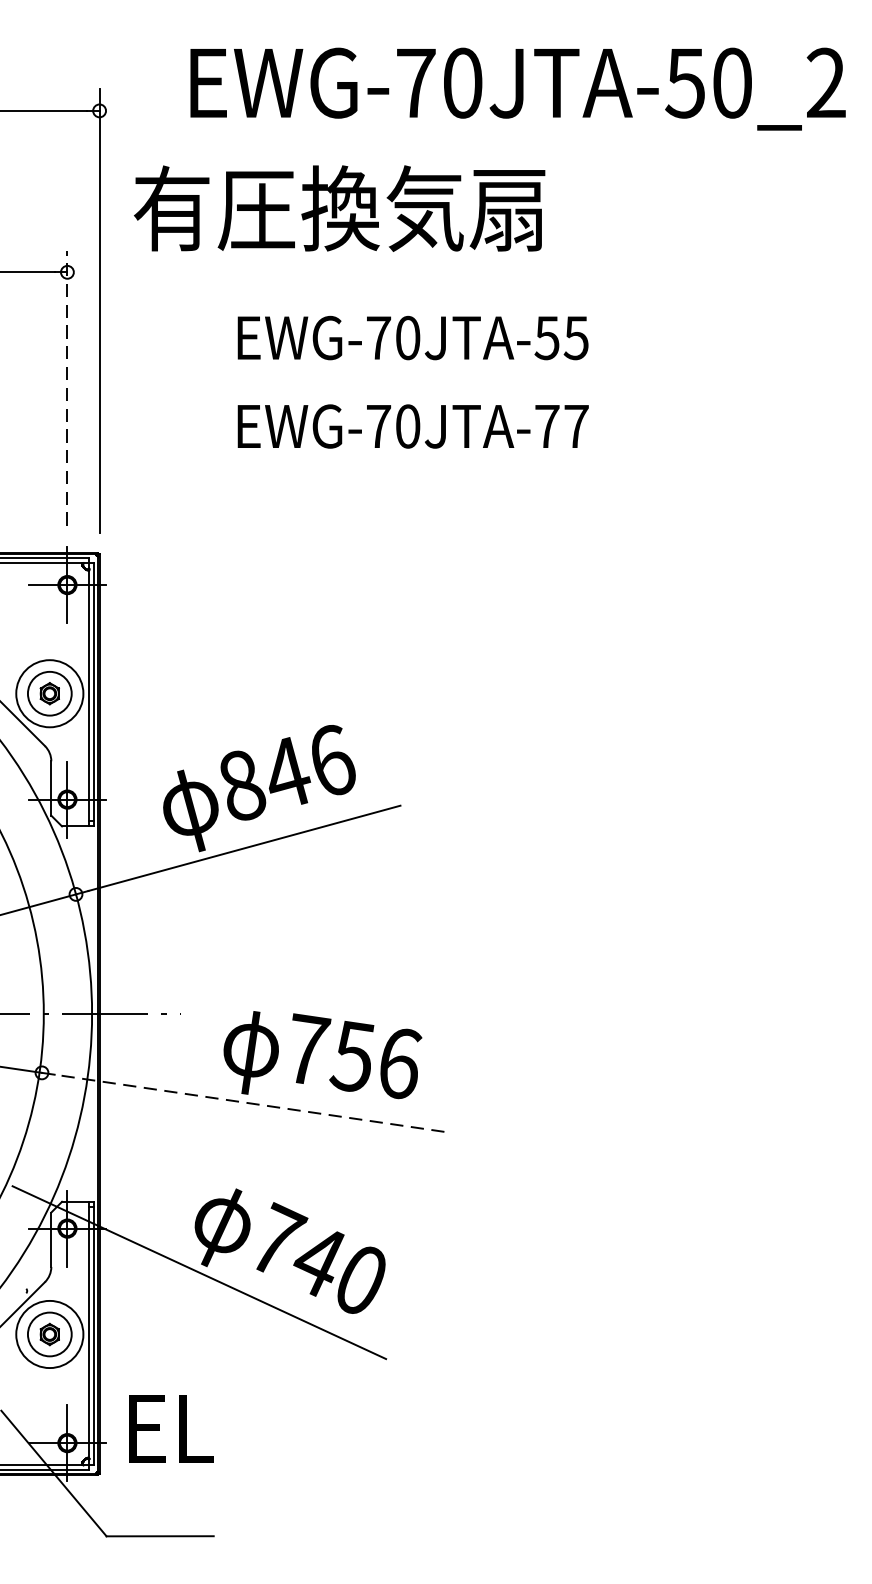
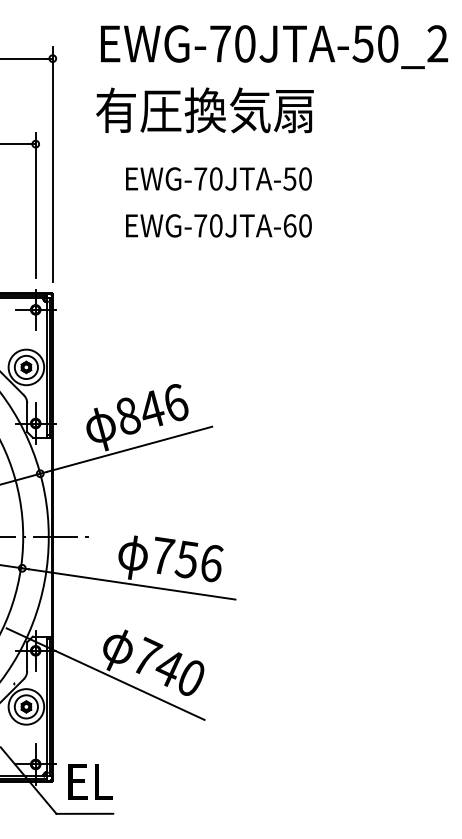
text: (338, 208) -> (204, 110), moved
text: (574, 337) -> (304, 178), EWG-70JTA-55 -> EWG-70JTA-50
line: (66, 388) -> (35, 205), dashed -> solid
text: (561, 425) -> (297, 225), EWG-70JTA-77 -> EWG-70JTA-60
line: (248, 1103) -> (131, 584), dashed -> solid
text: (170, 1428) -> (90, 781), moved

